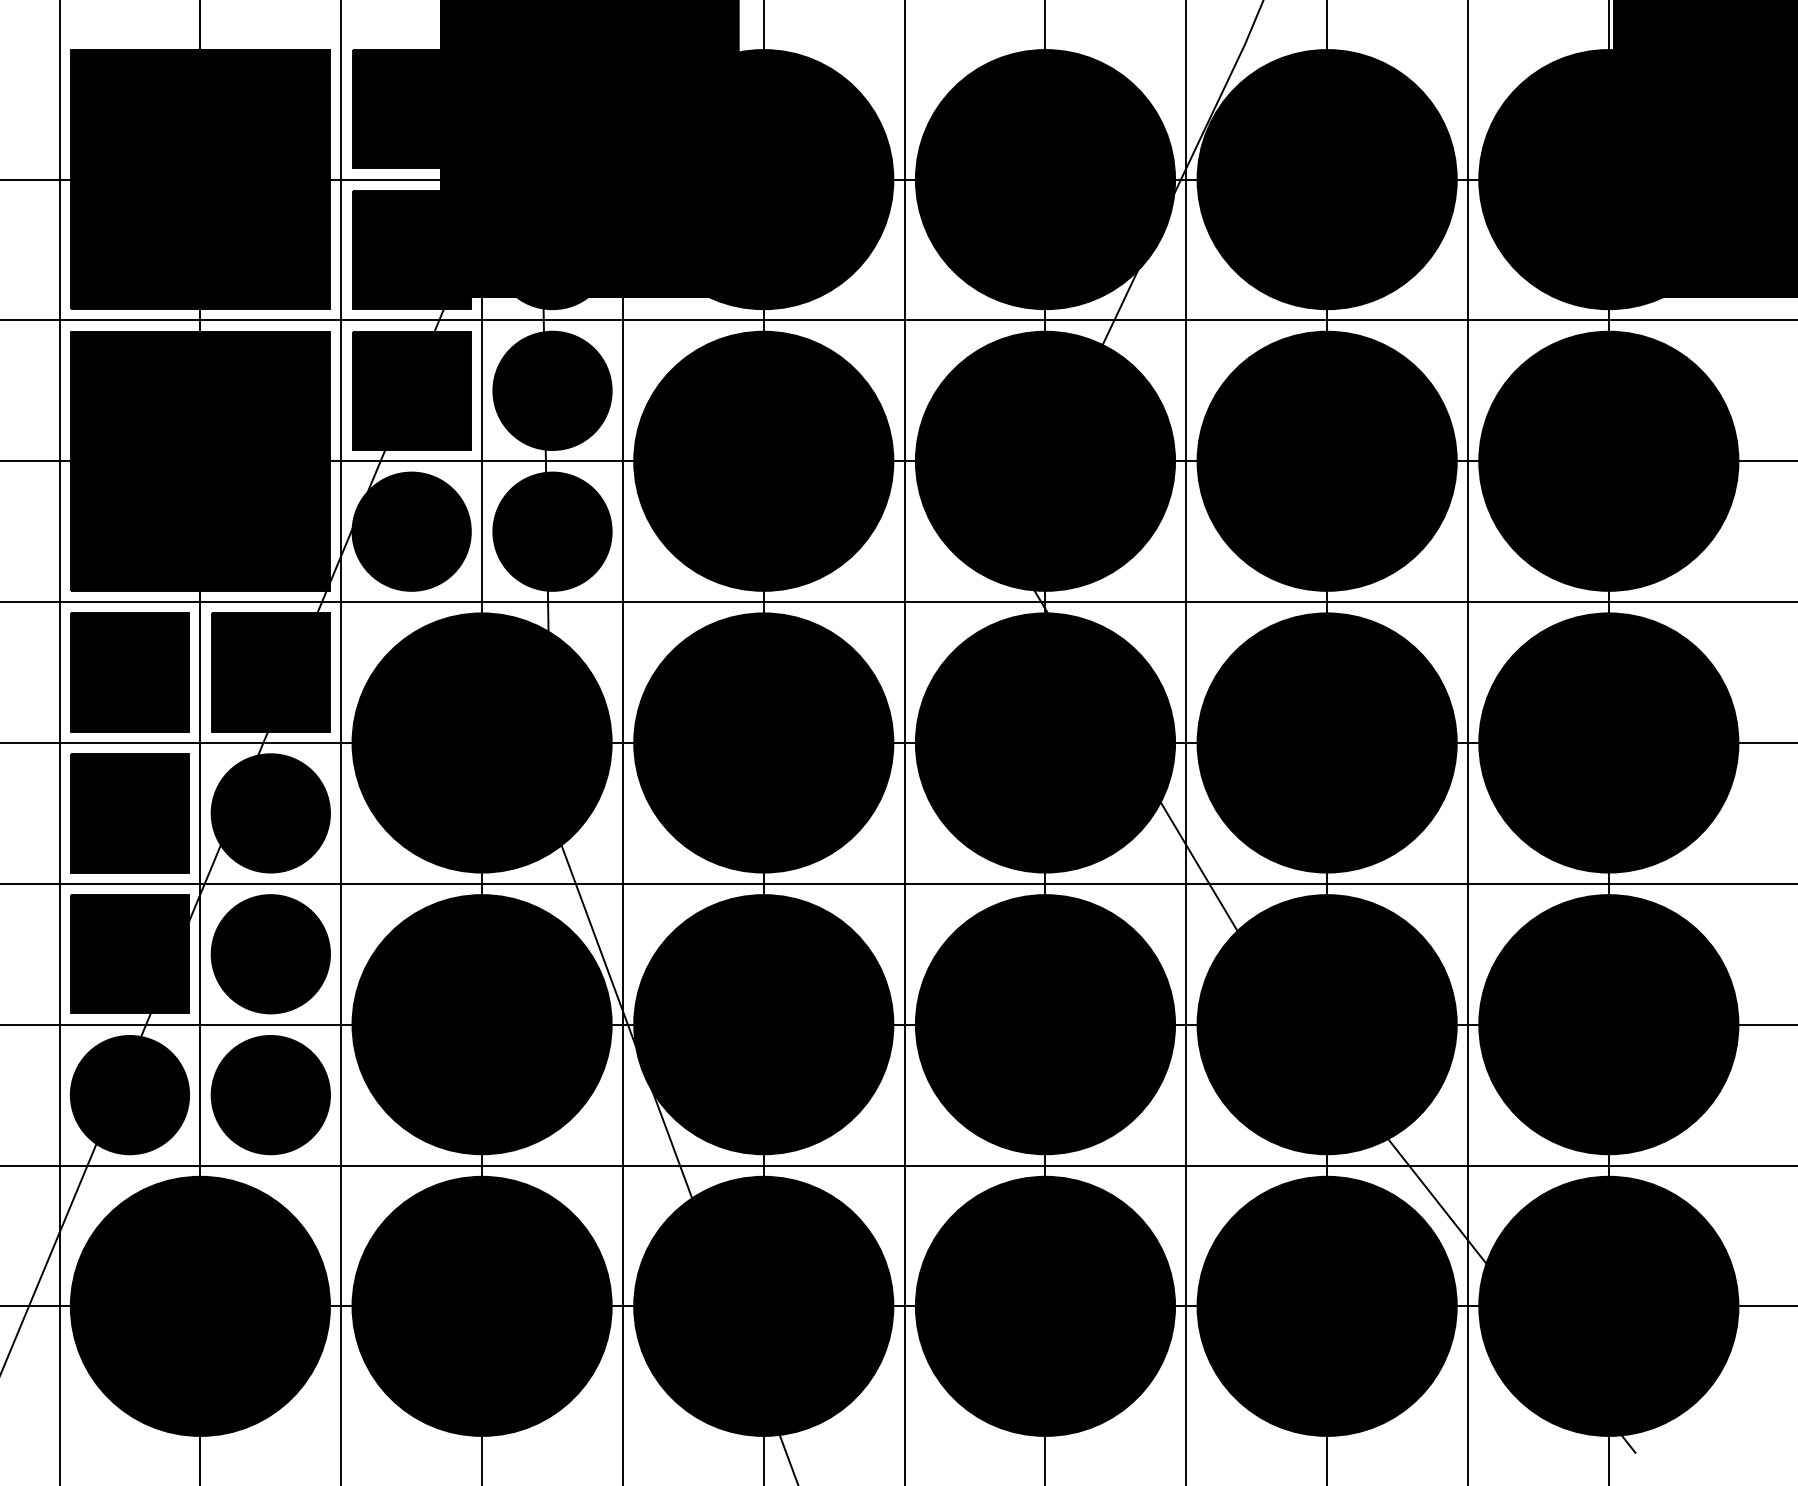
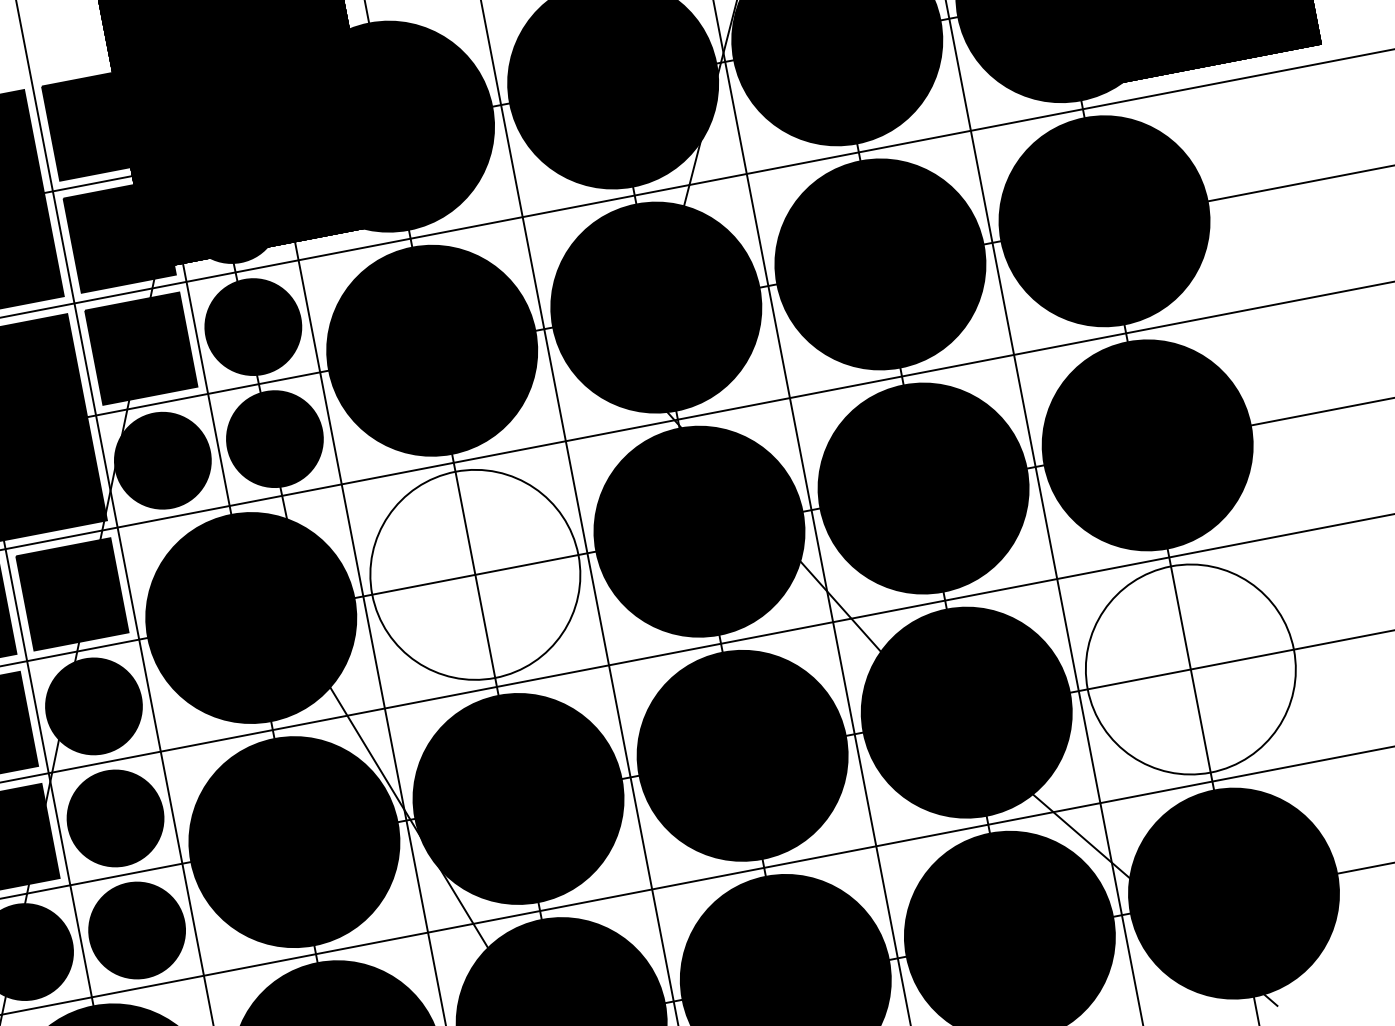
fill: (763, 742) -> (475, 574), removed
fill: (1608, 1024) -> (1190, 669), removed

